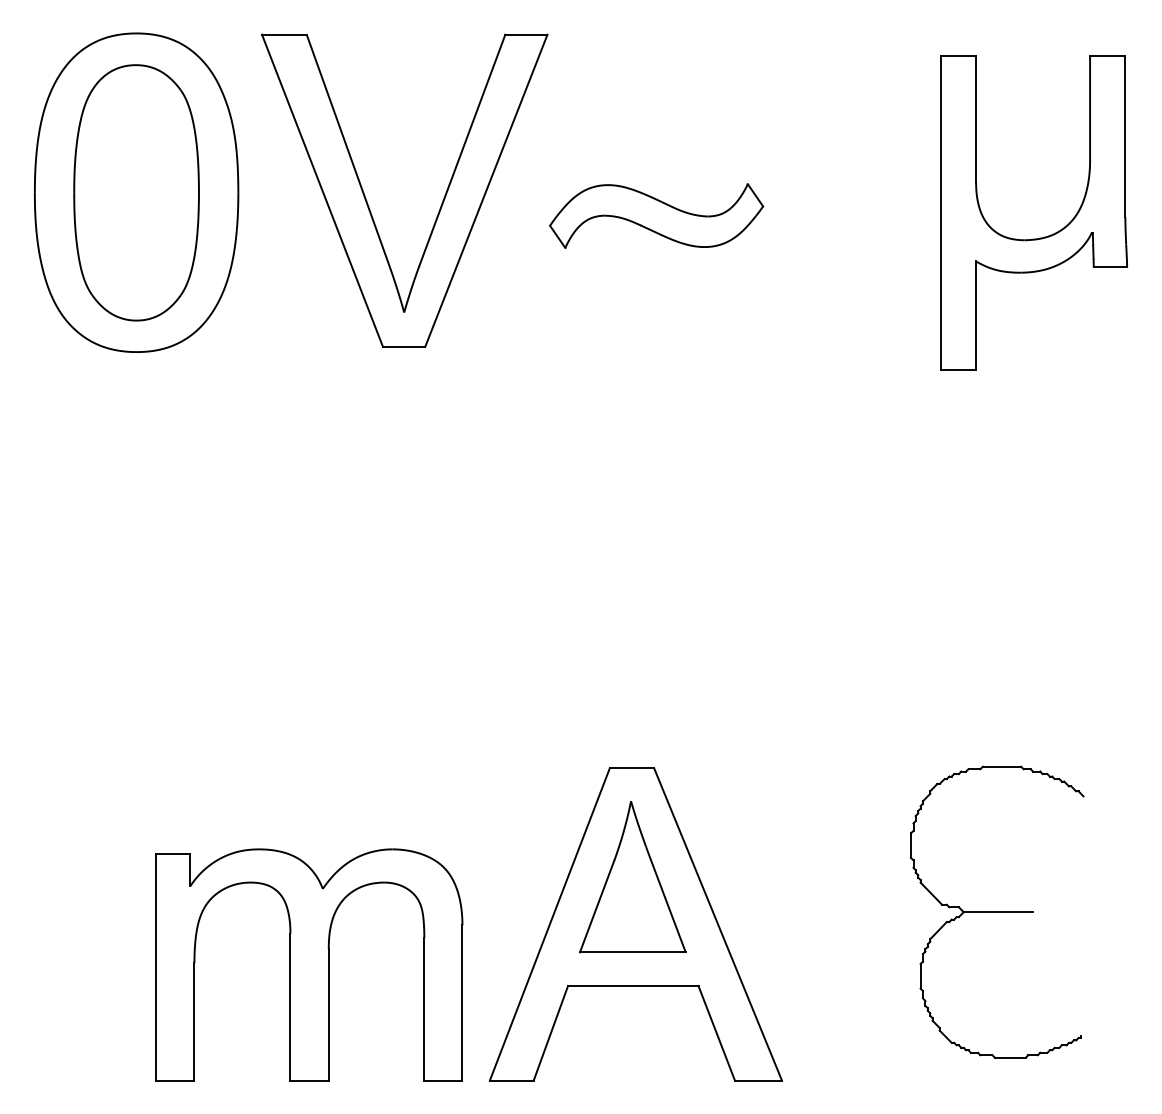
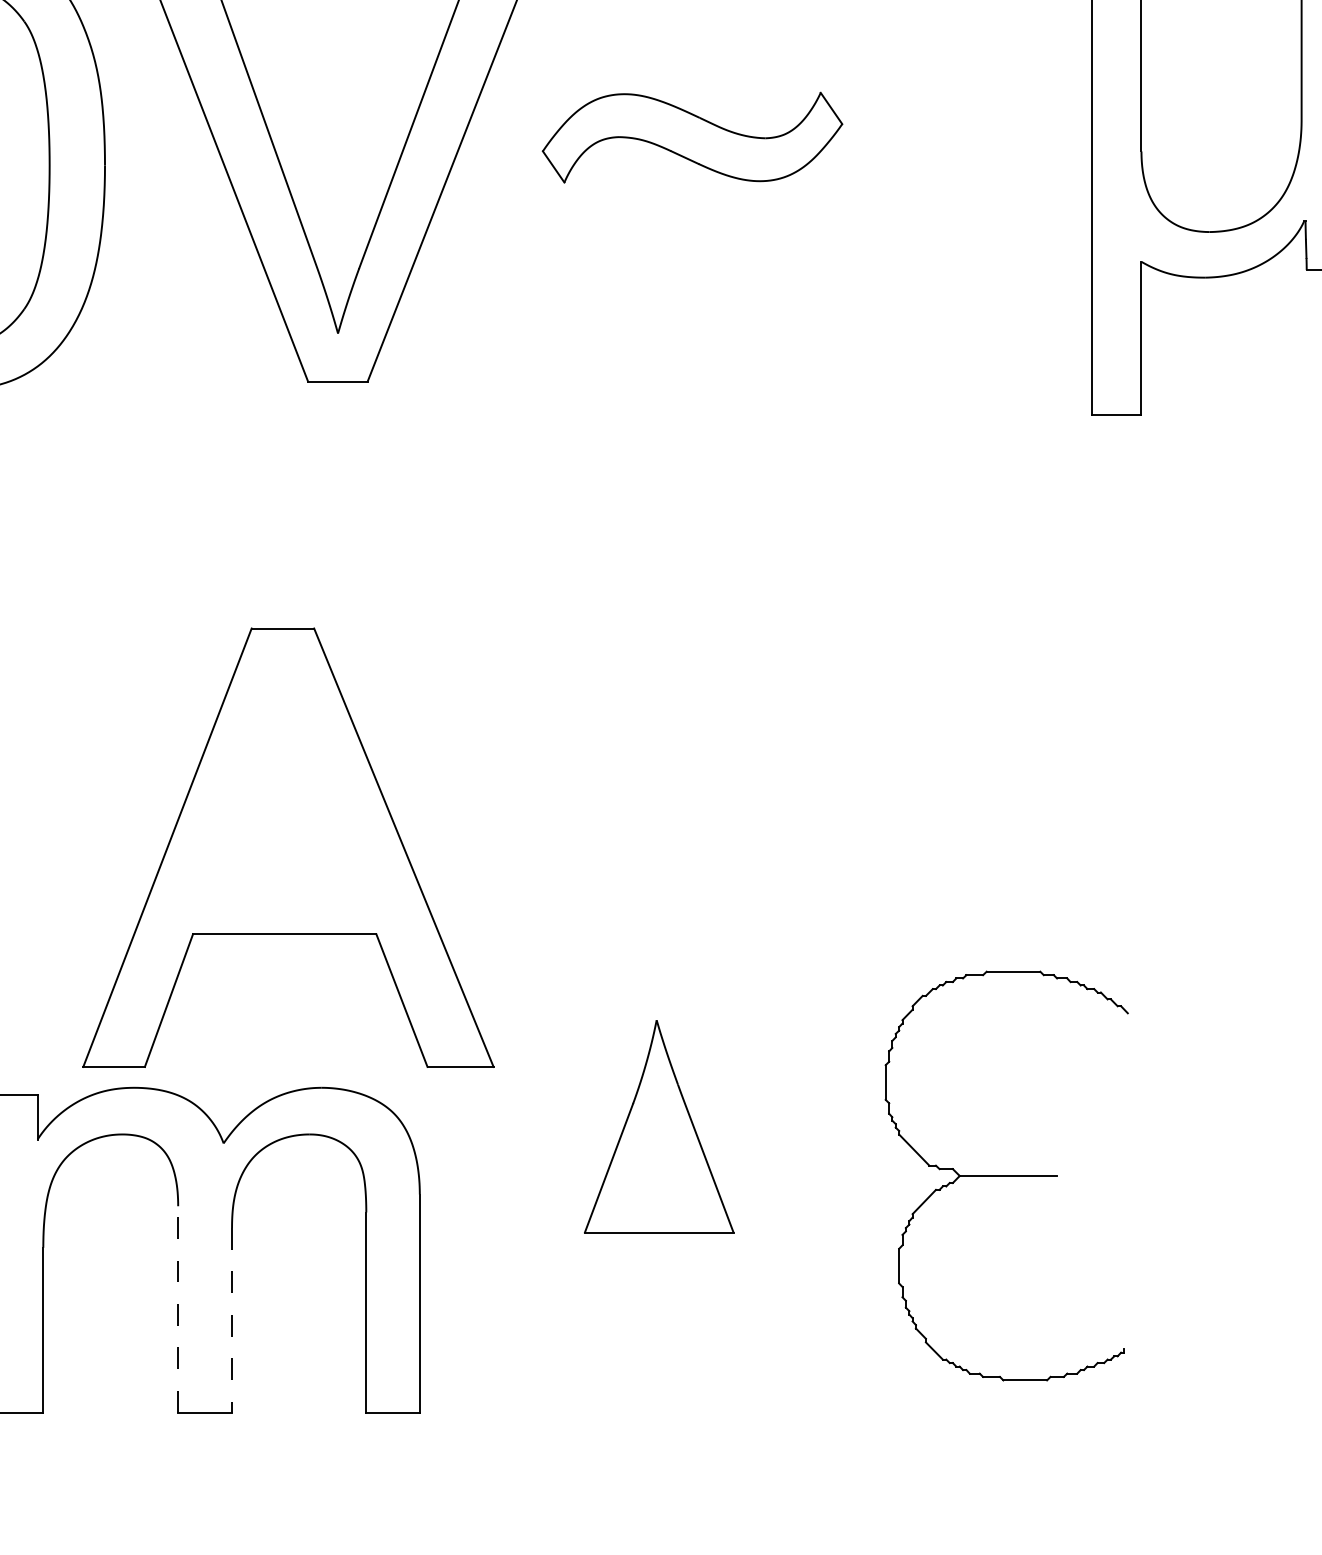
part: (656, 216) -> (692, 138), moved
part: (997, 911) -> (1007, 1175), moved
part: (635, 924) -> (287, 847), moved
line: (290, 1006) -> (178, 1308), solid -> dashed
line: (328, 1014) -> (231, 1319), solid -> dashed

